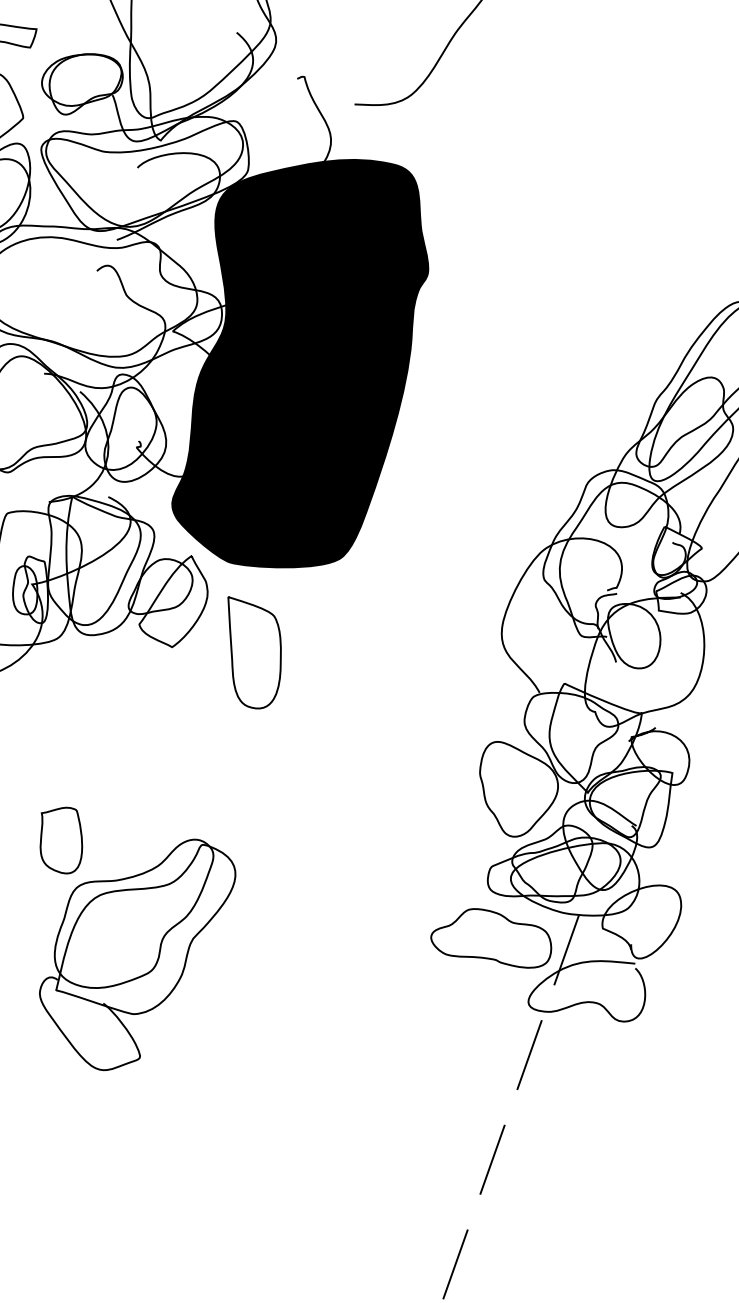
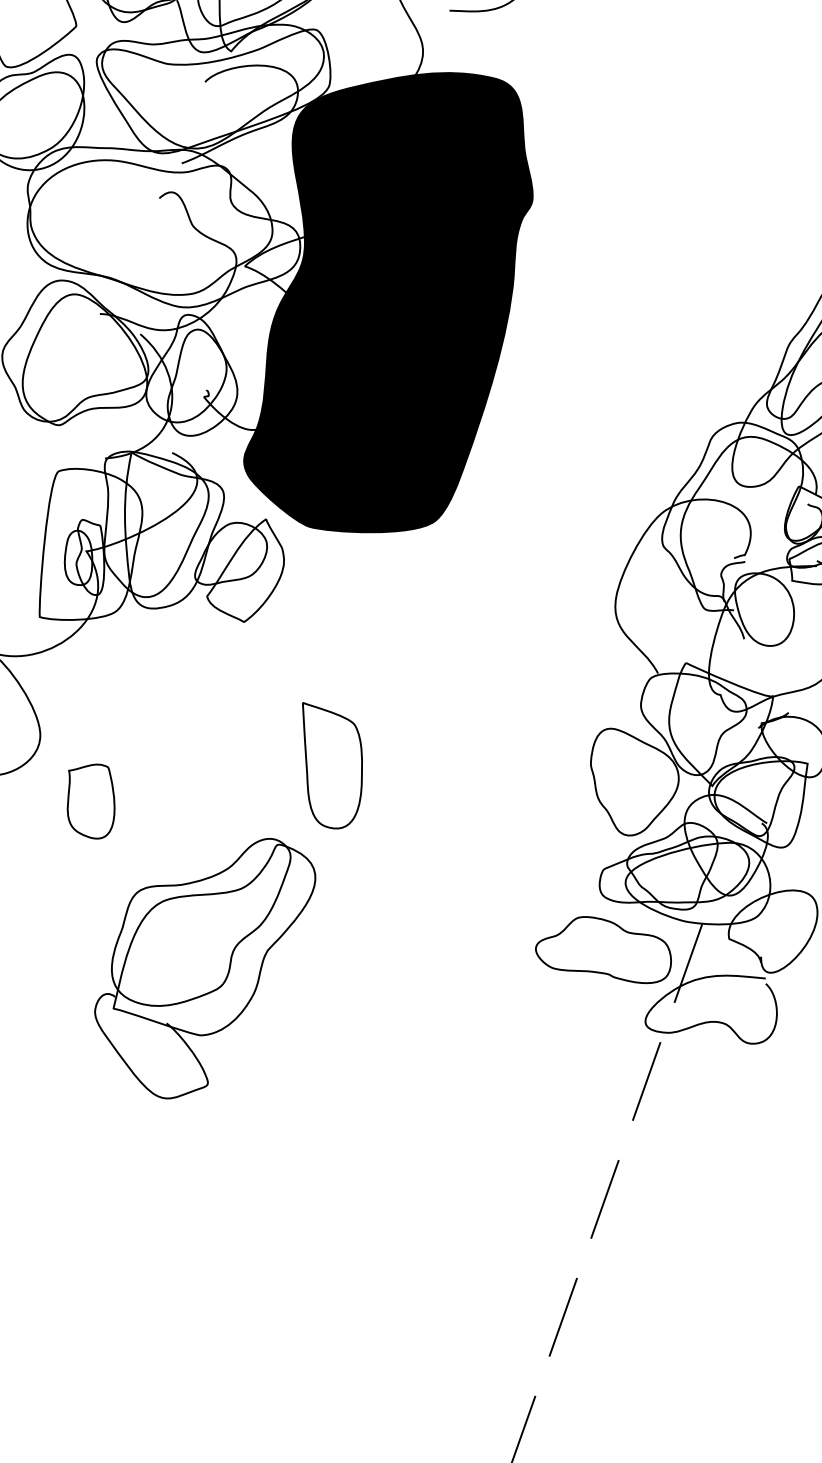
part: (254, 652) -> (332, 765), moved
part: (61, 840) -> (91, 801), moved

